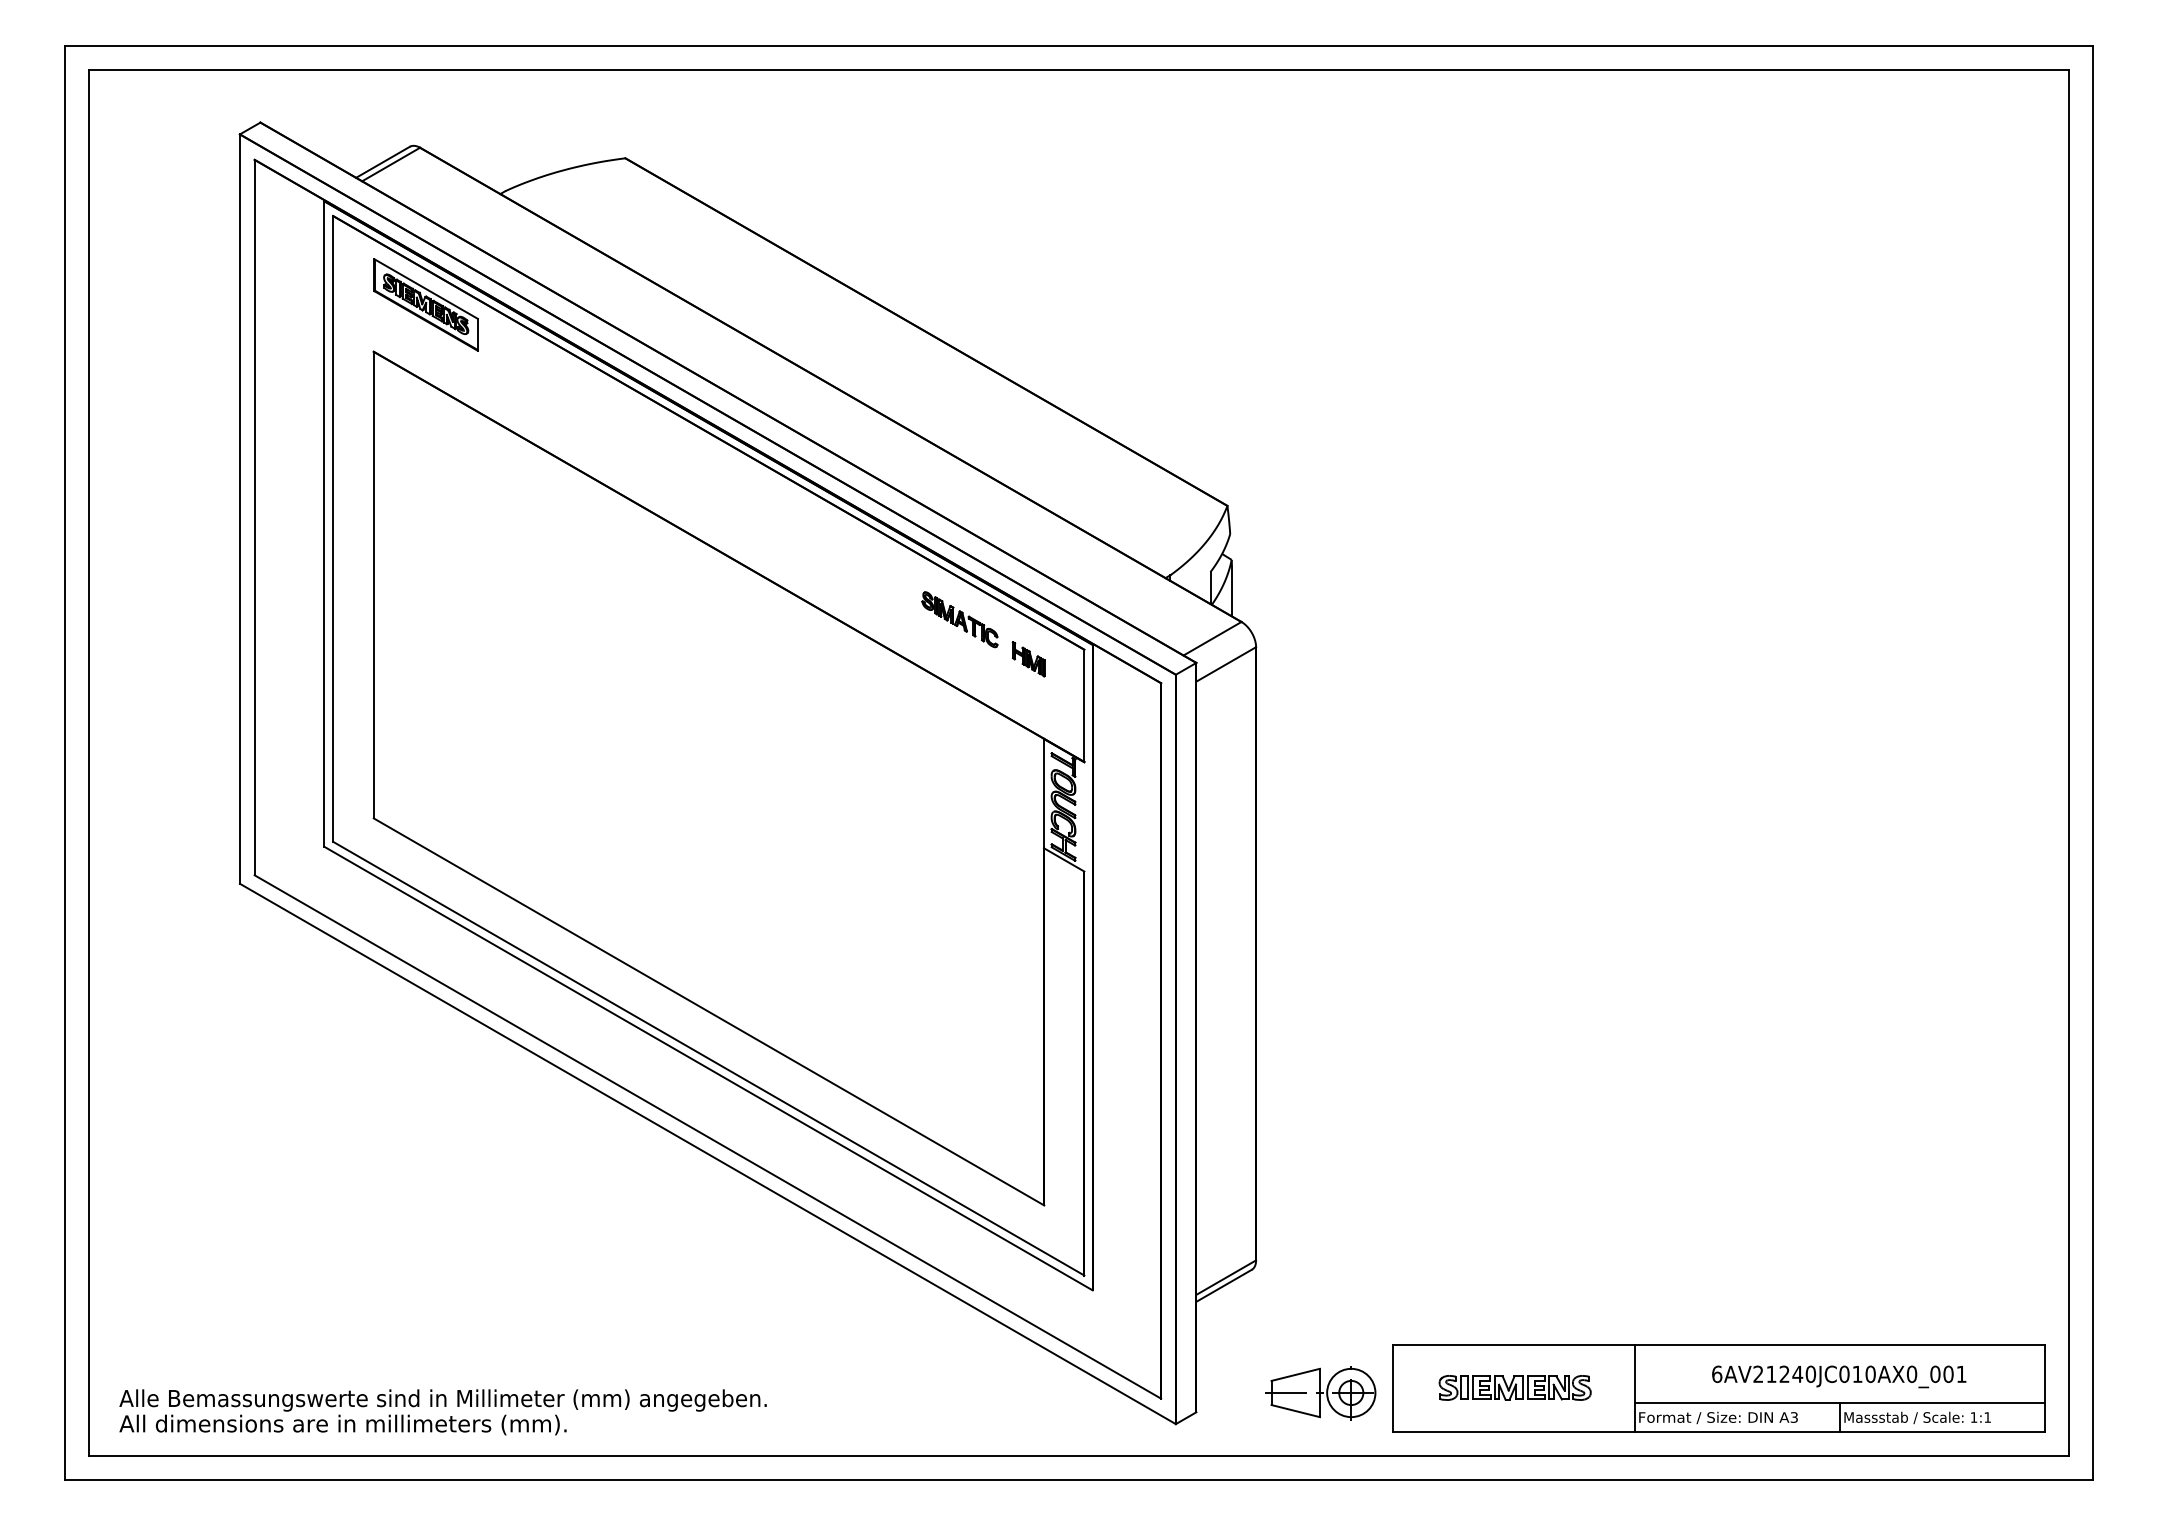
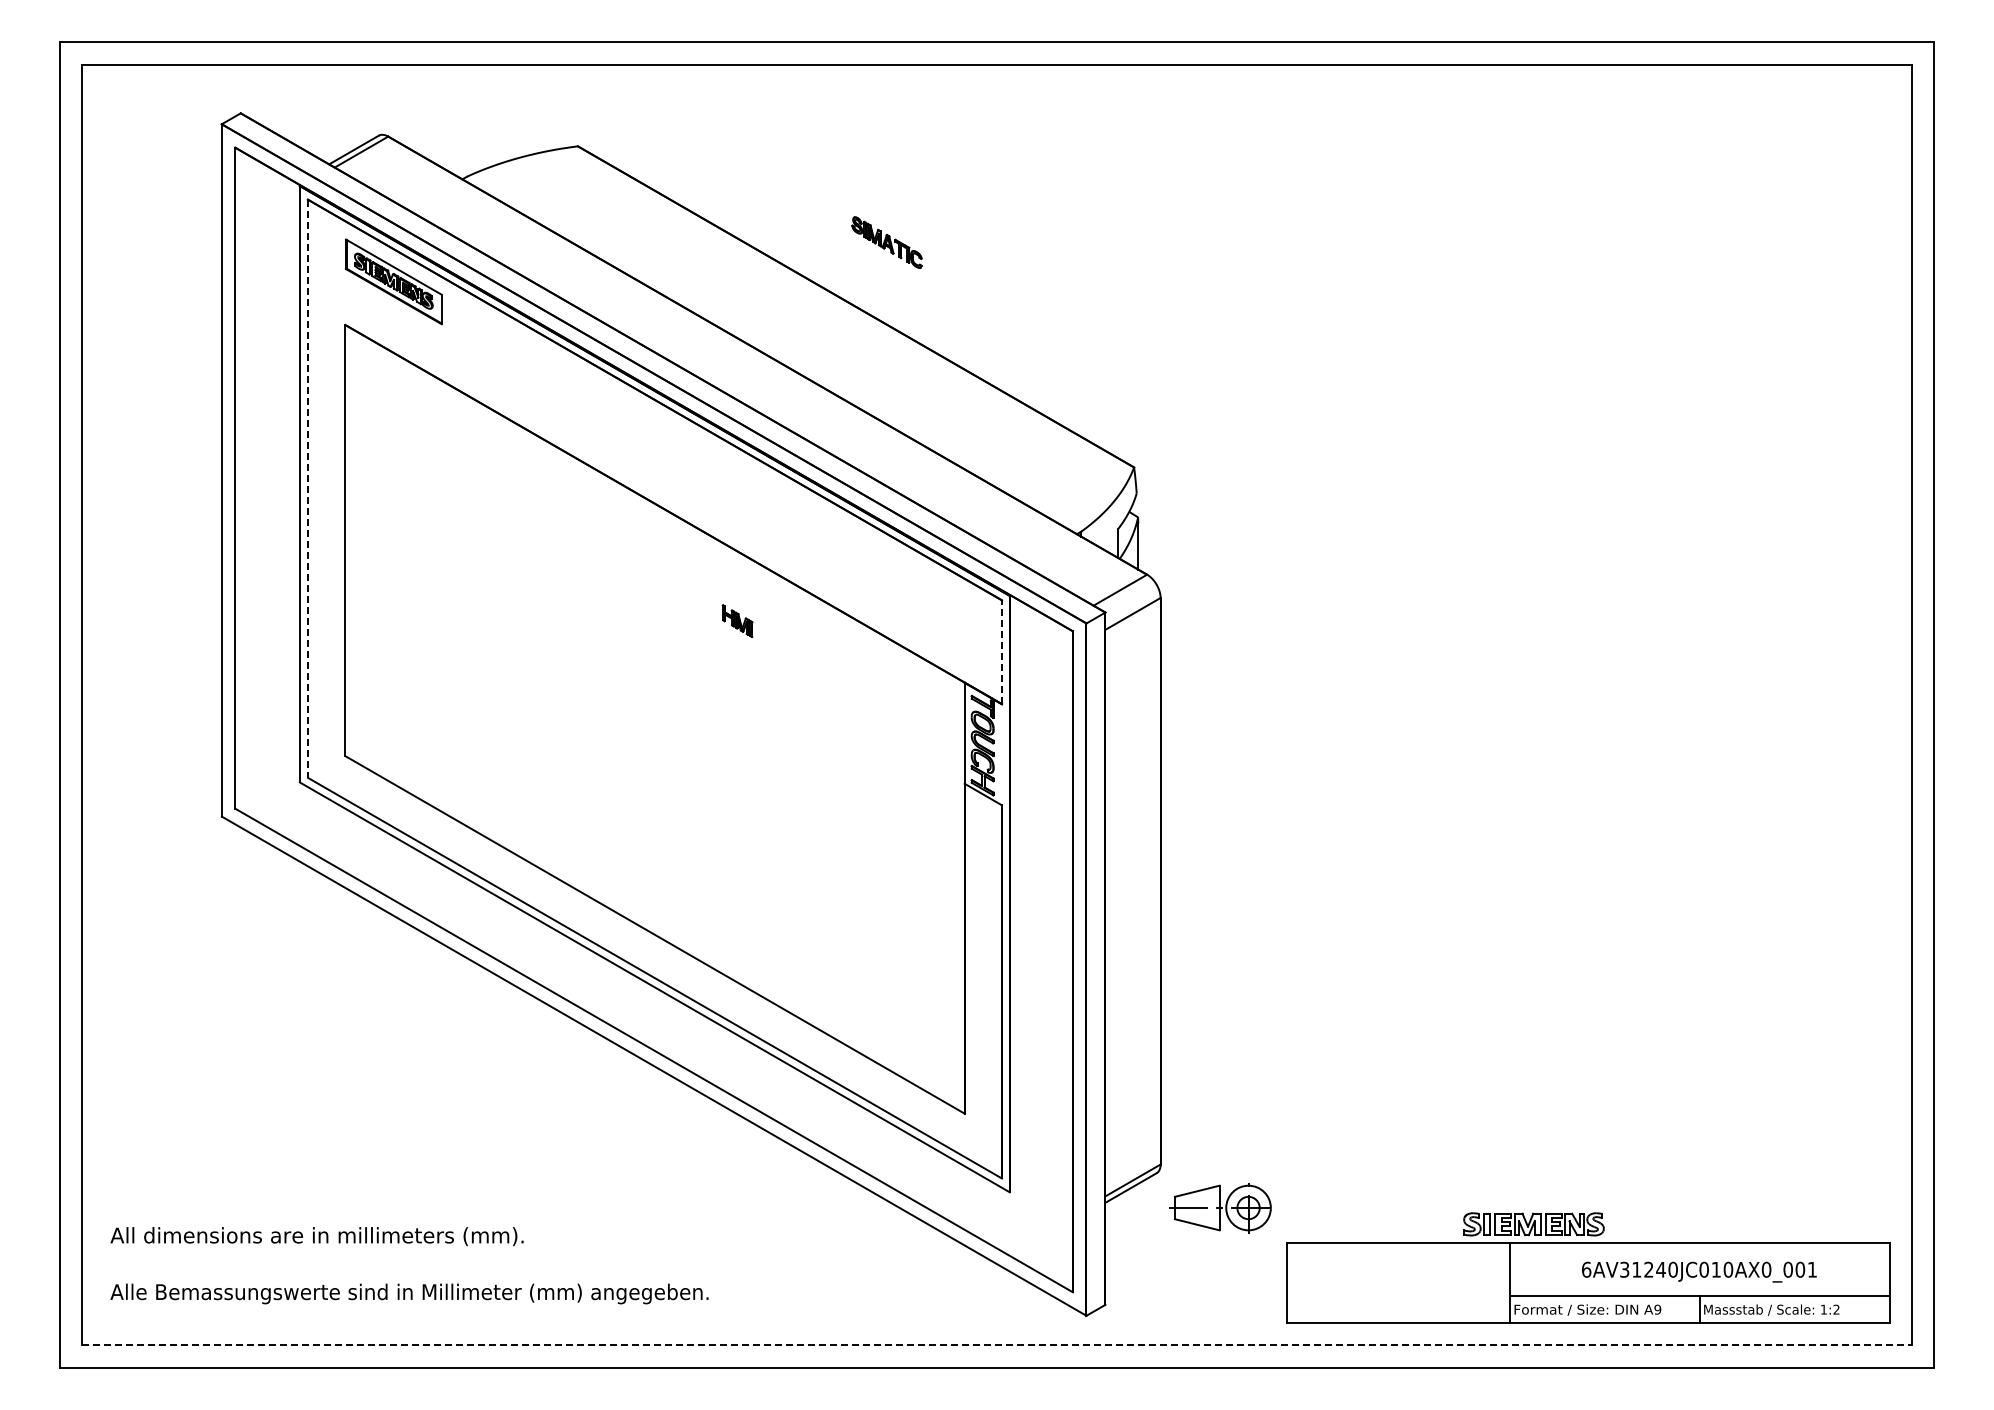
line: (332, 529) -> (307, 489), solid -> dashed
part: (959, 619) -> (886, 242), moved
part: (1028, 658) -> (737, 620), moved
line: (1083, 705) -> (1001, 651), solid -> dashed
text: (1758, 1374) -> (1624, 1269), 6AV21240JC010AX0_001 -> 6AV31240JC010AX0_001
part: (1514, 1388) -> (1533, 1224), moved
part: (1320, 1393) -> (1220, 1208), moved
text: (1793, 1417) -> (1657, 1309), A3 -> A9
text: (1987, 1417) -> (1836, 1309), 1:1 -> 1:2
text: (342, 1424) -> (316, 1236), moved
line: (1078, 1456) -> (996, 1345), solid -> dashed

